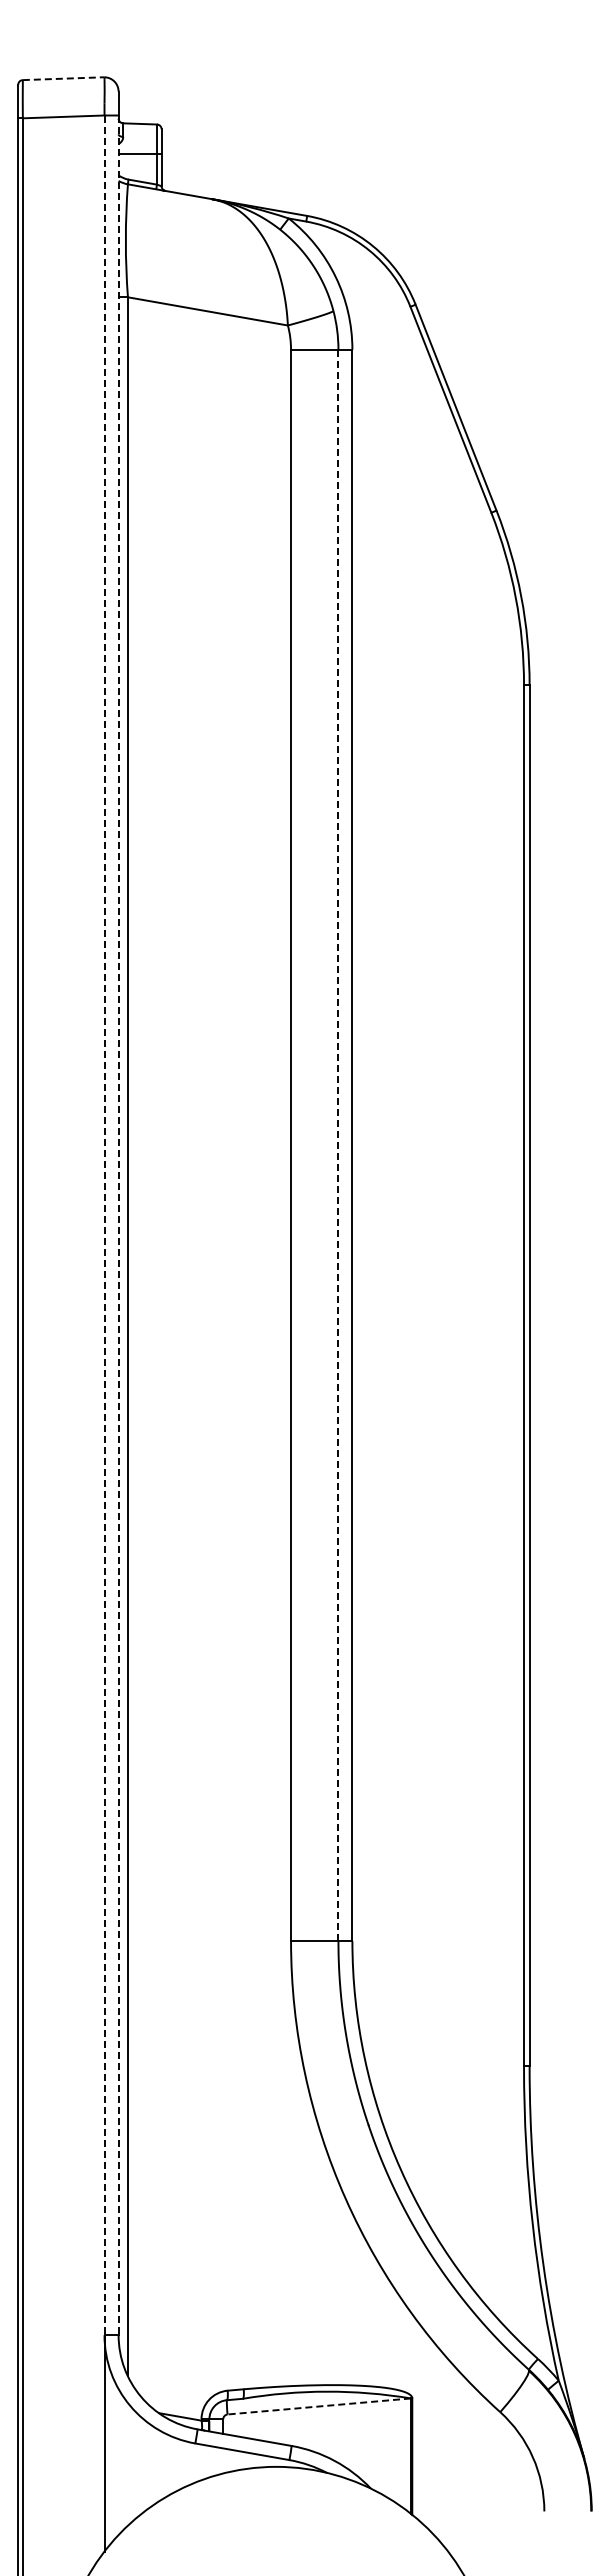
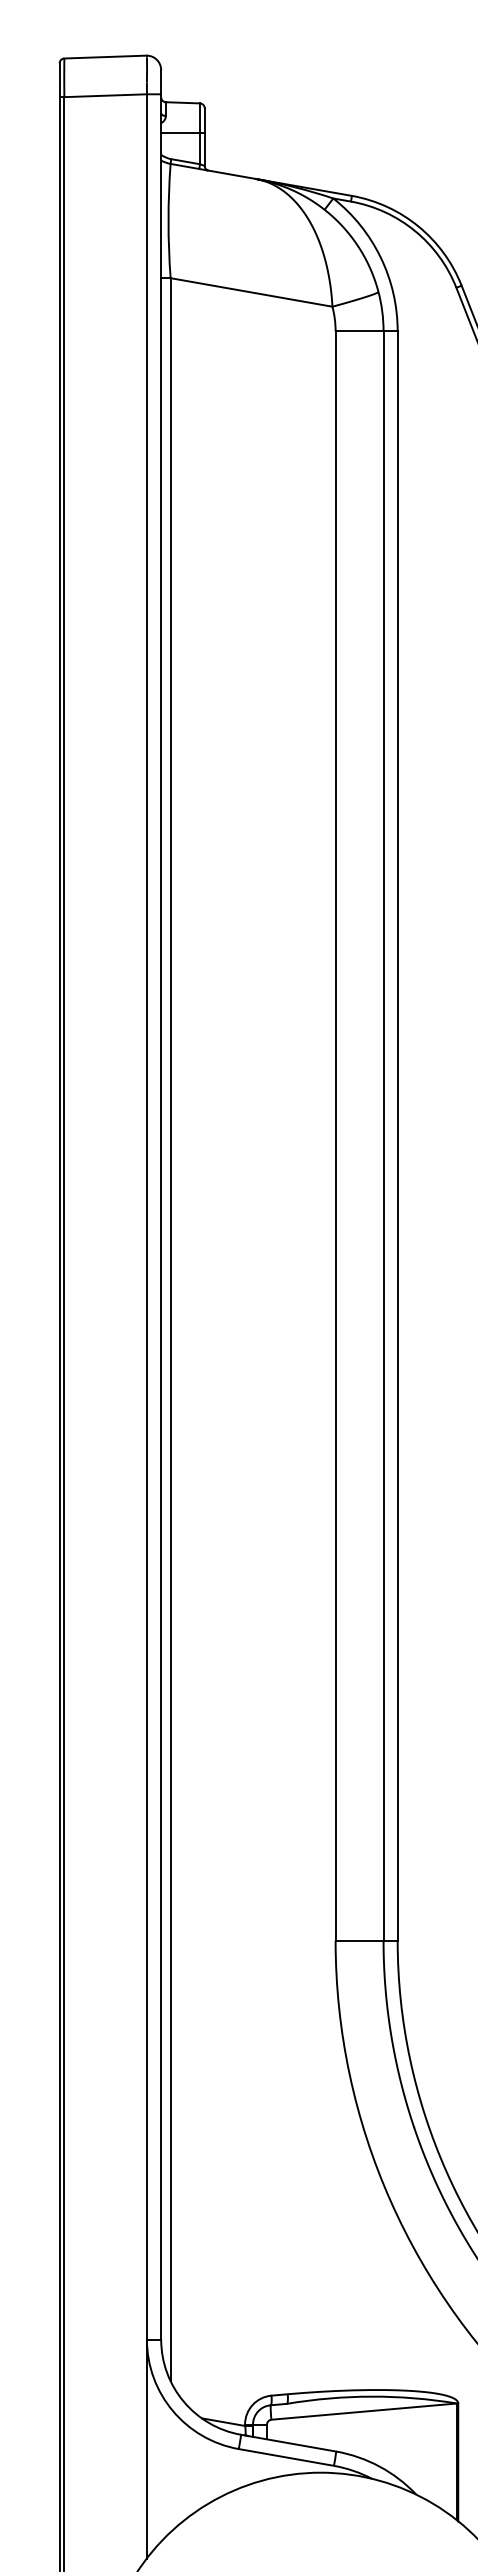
line: (63, 78) -> (105, 56), dashed -> solid
line: (338, 1145) -> (383, 1136), dashed -> solid
line: (104, 1225) -> (146, 1217), dashed -> solid
line: (118, 1225) -> (161, 1217), dashed -> solid
line: (318, 2406) -> (363, 2411), dashed -> solid

